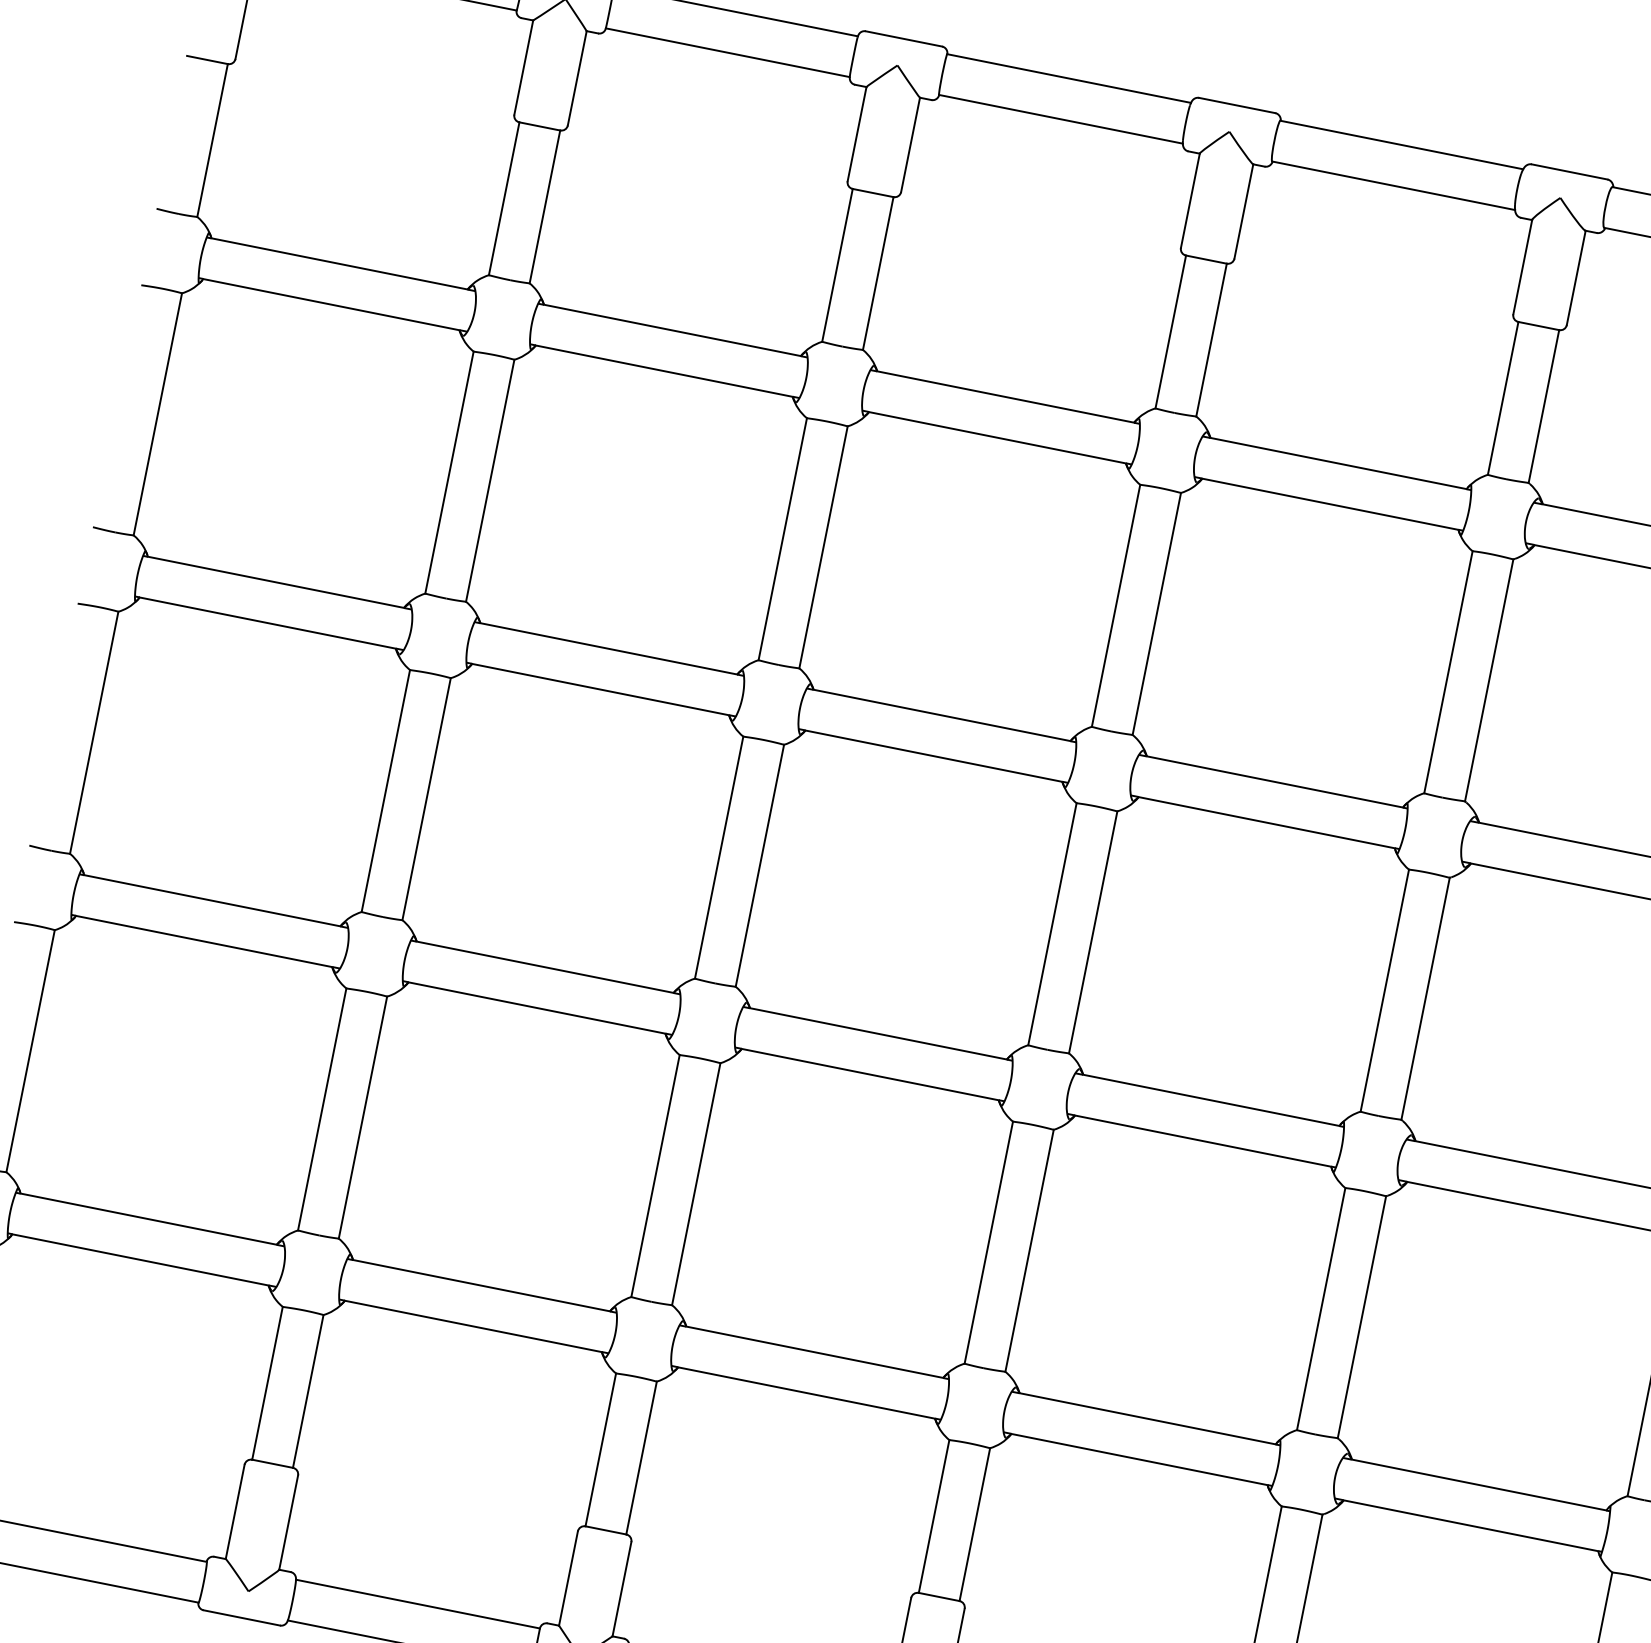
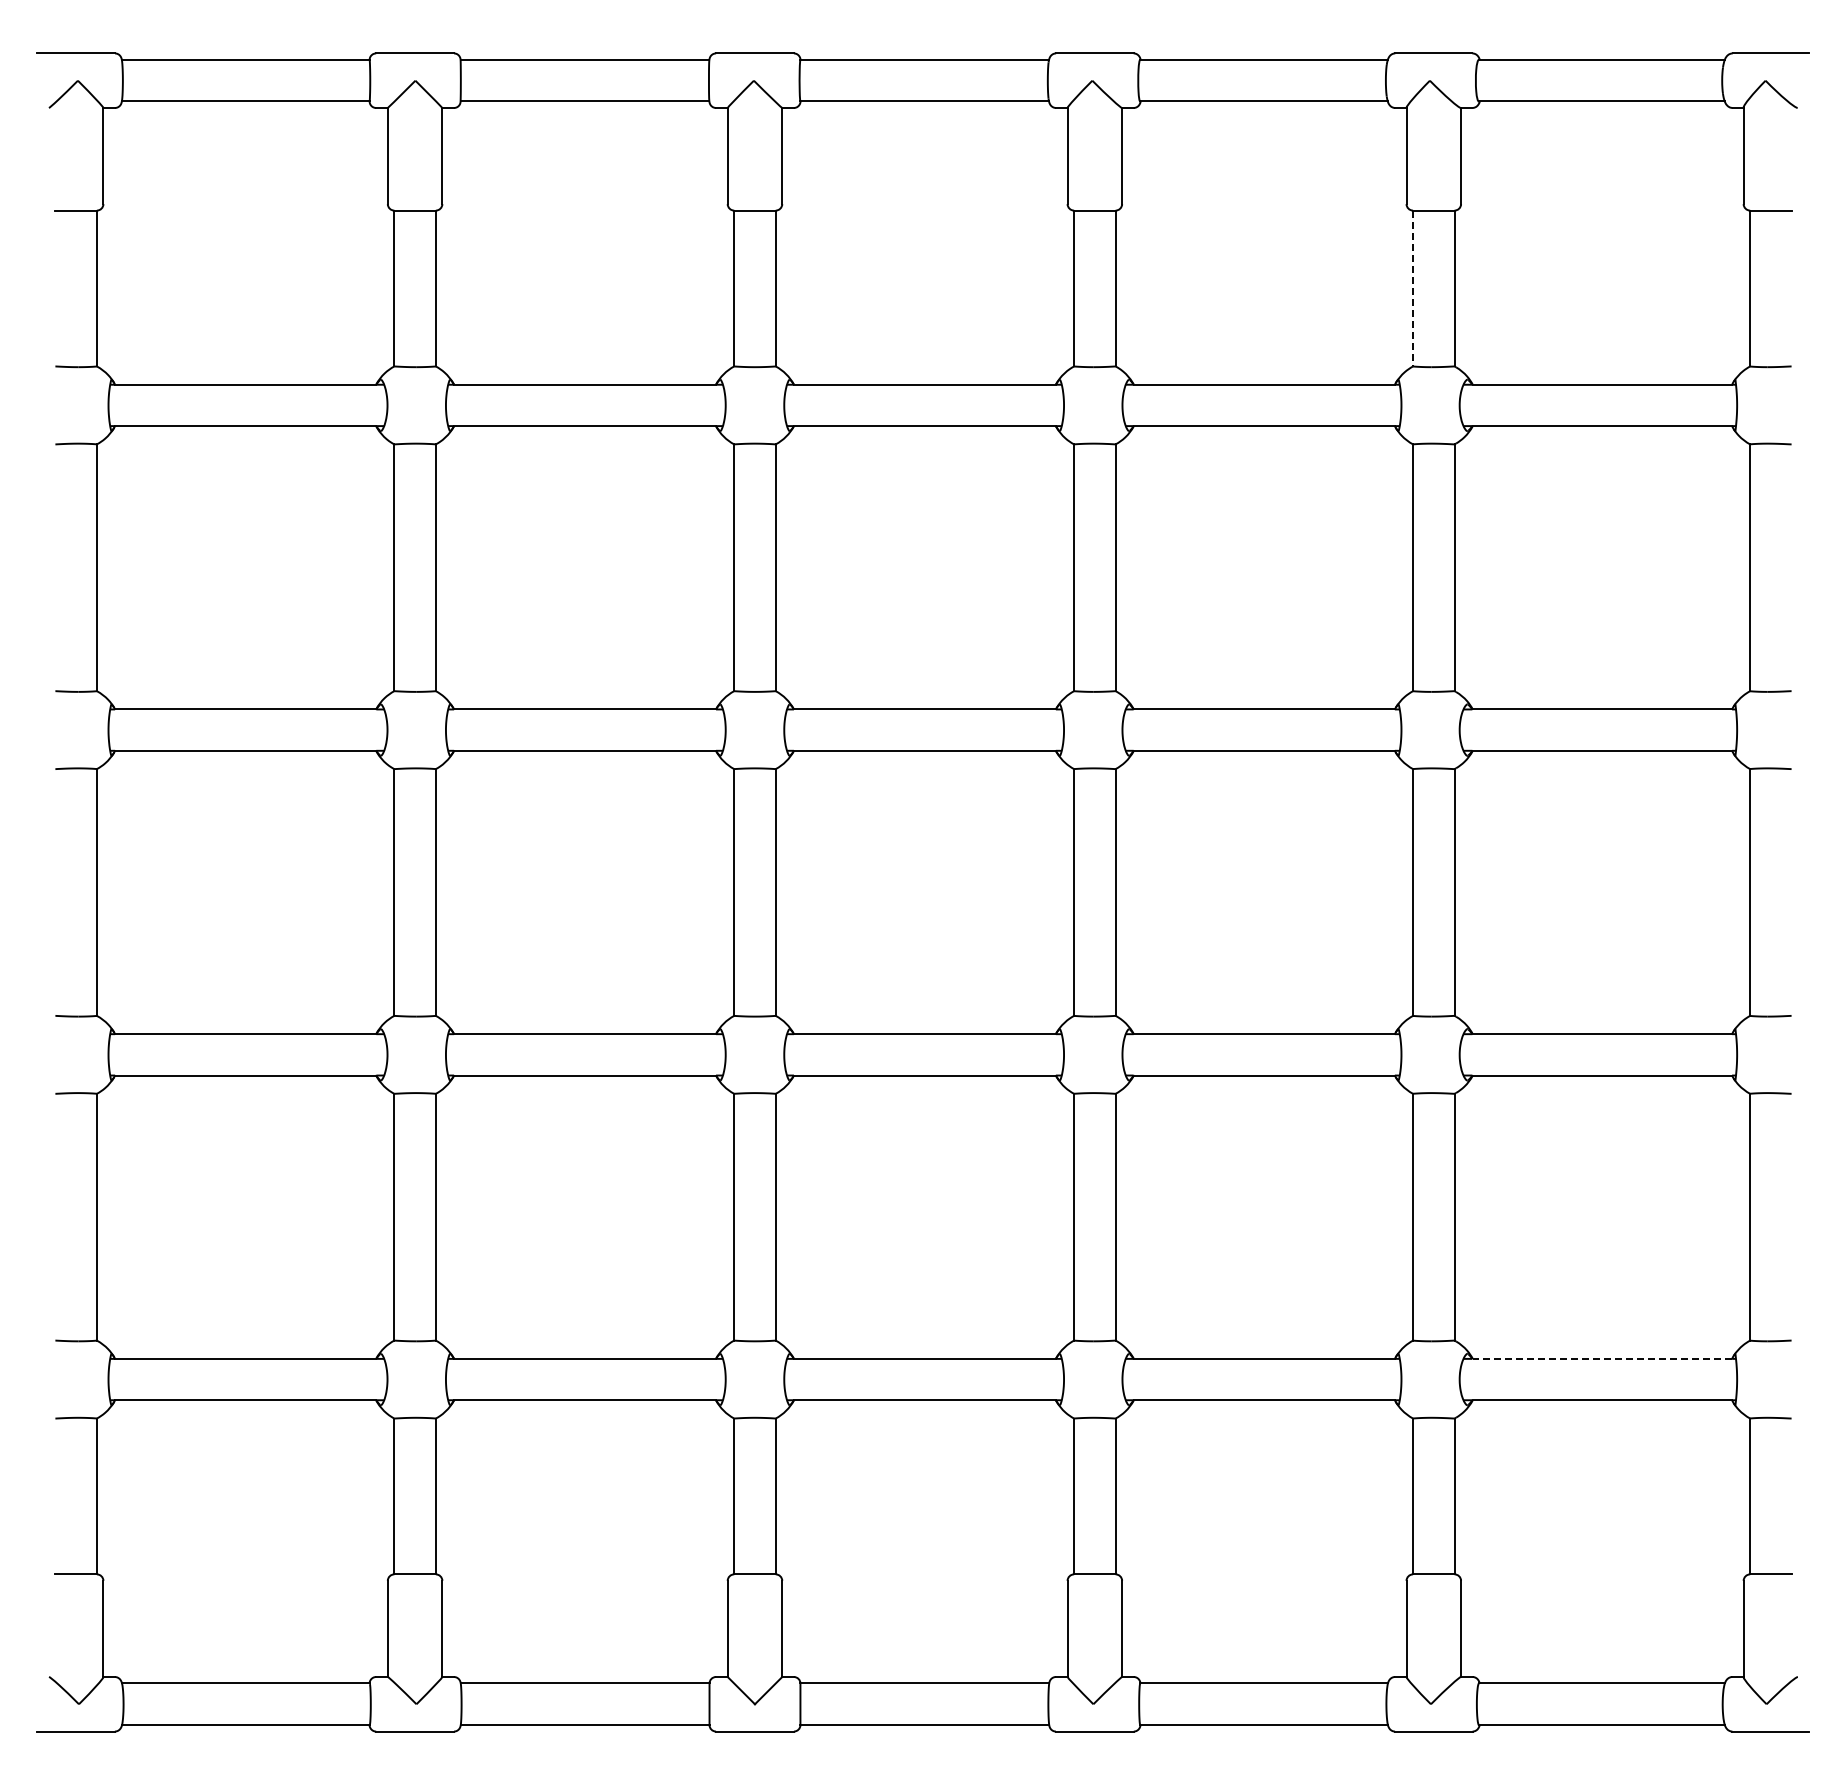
line: (1503, 398) -> (1413, 288), solid -> dashed
line: (1479, 1484) -> (1602, 1358), solid -> dashed

